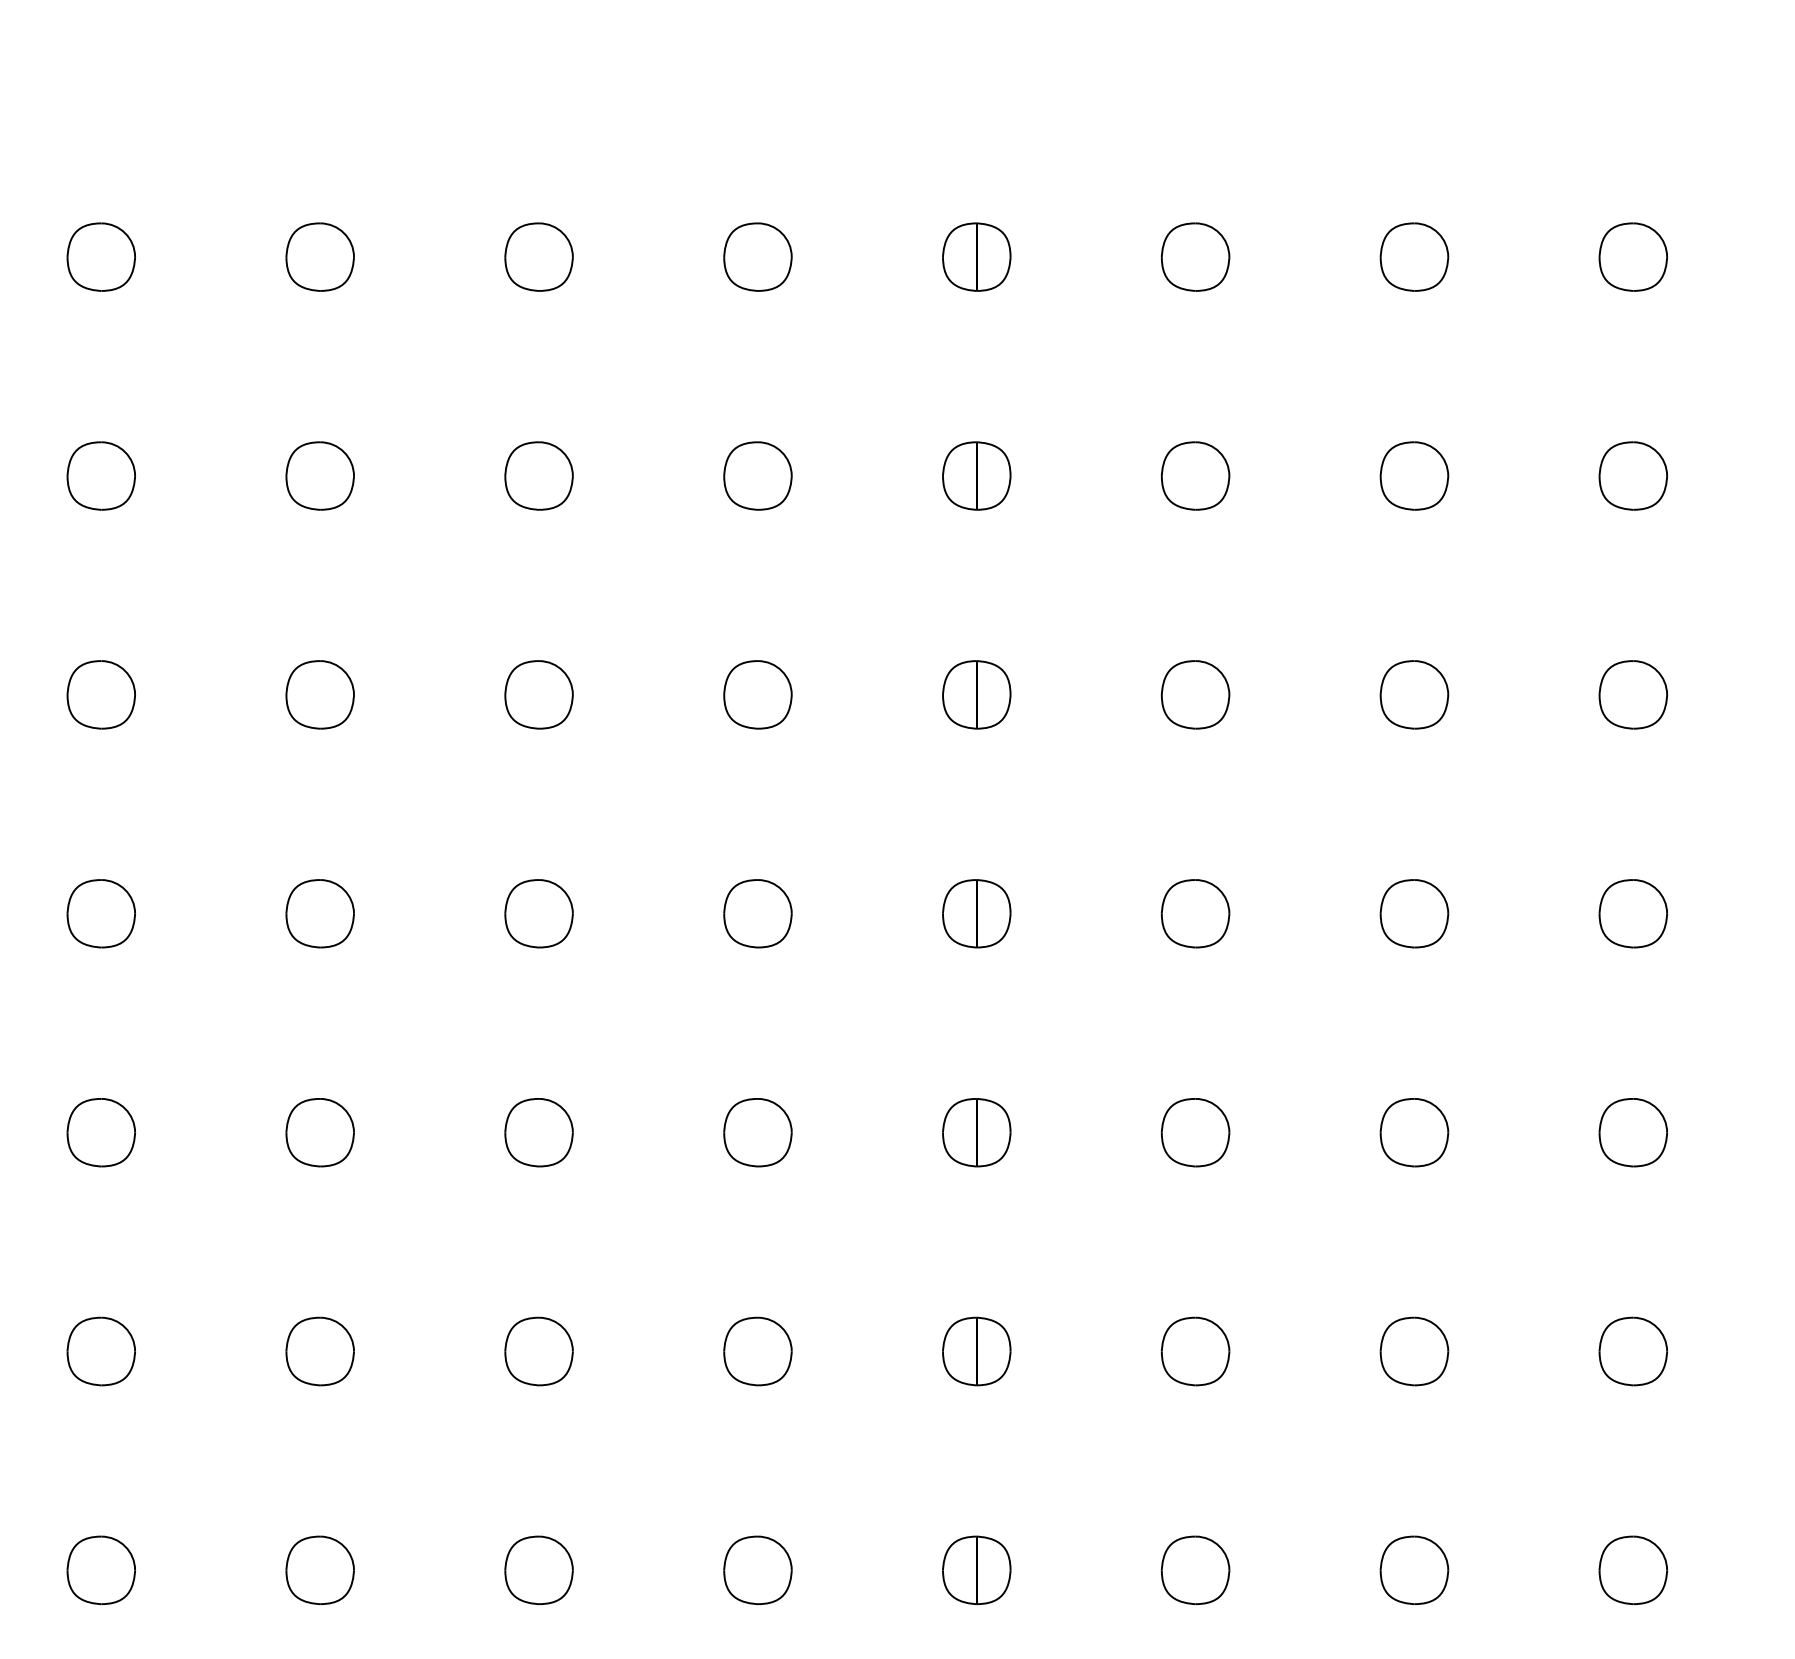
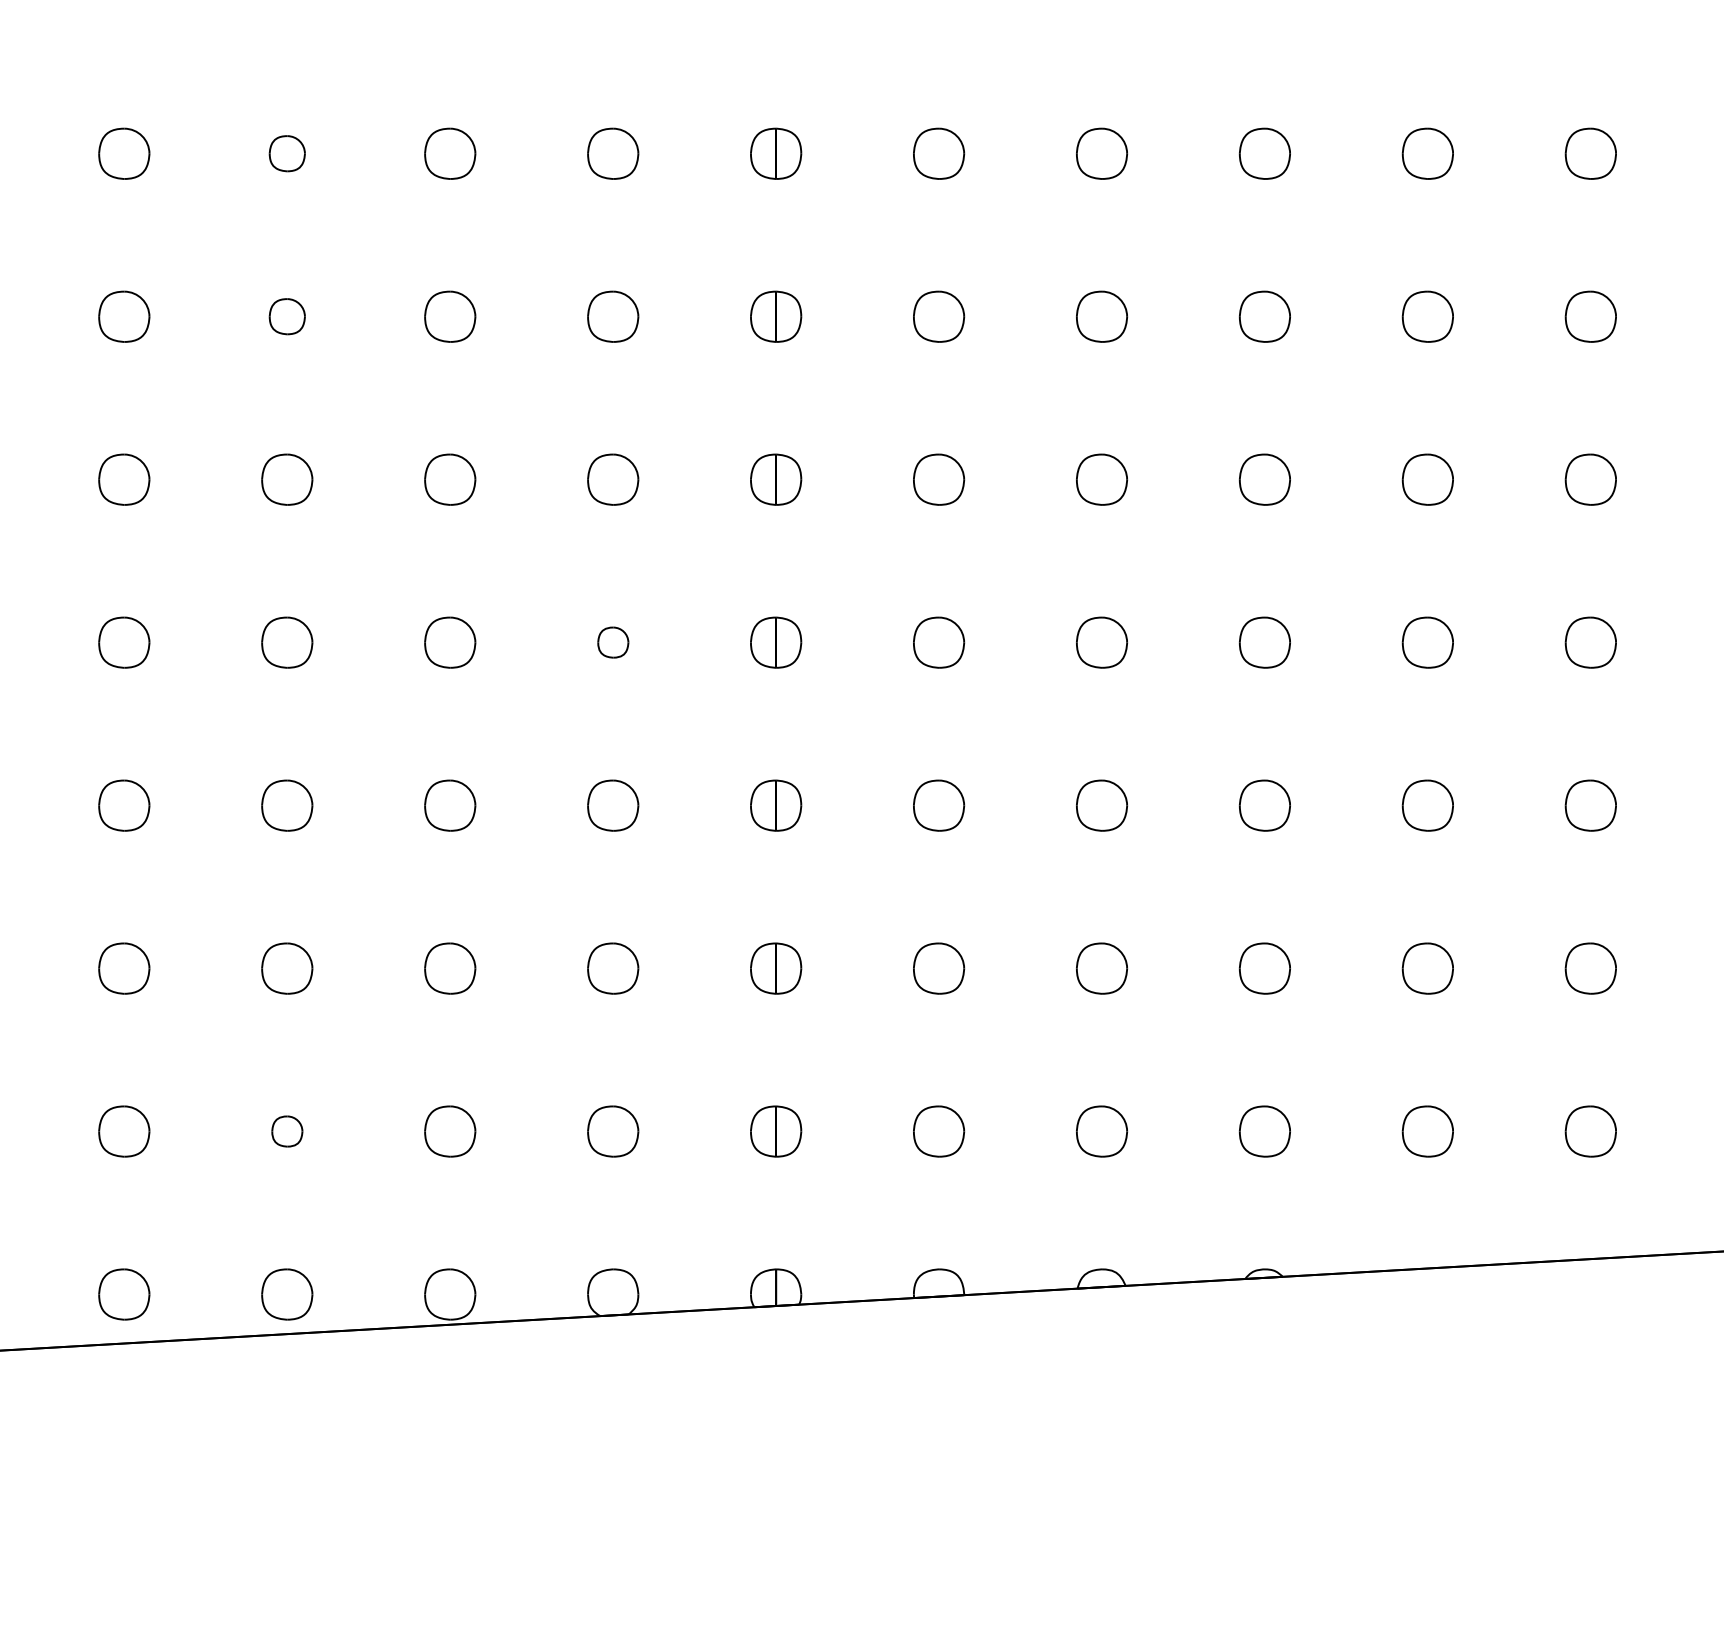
part: (320, 256) -> (287, 153), size x0.7
part: (320, 475) -> (287, 316), size x0.7
part: (758, 913) -> (613, 642), size x0.6
part: (320, 1570) -> (287, 1131), size x0.6

